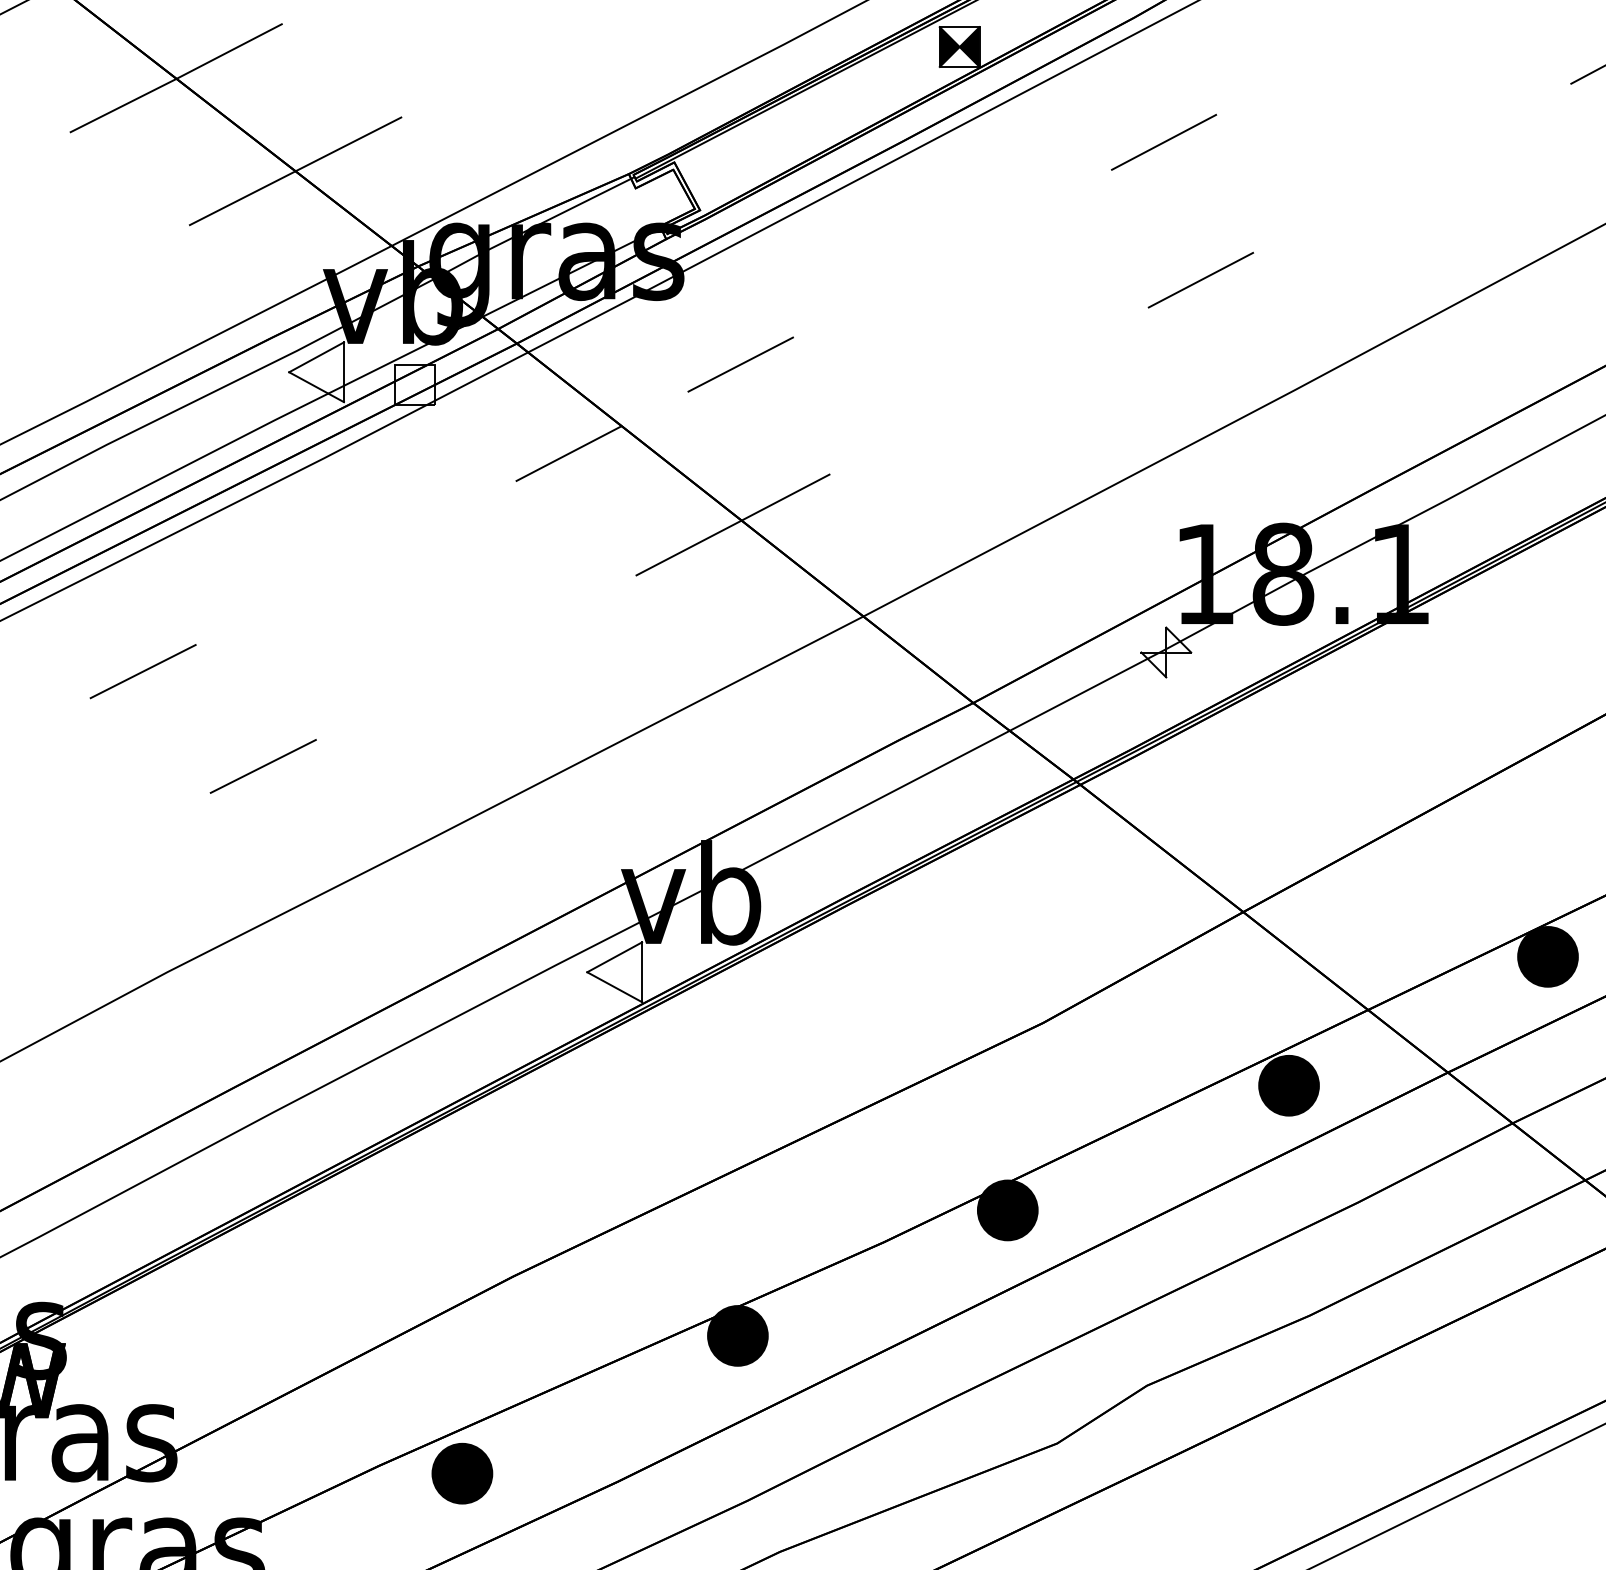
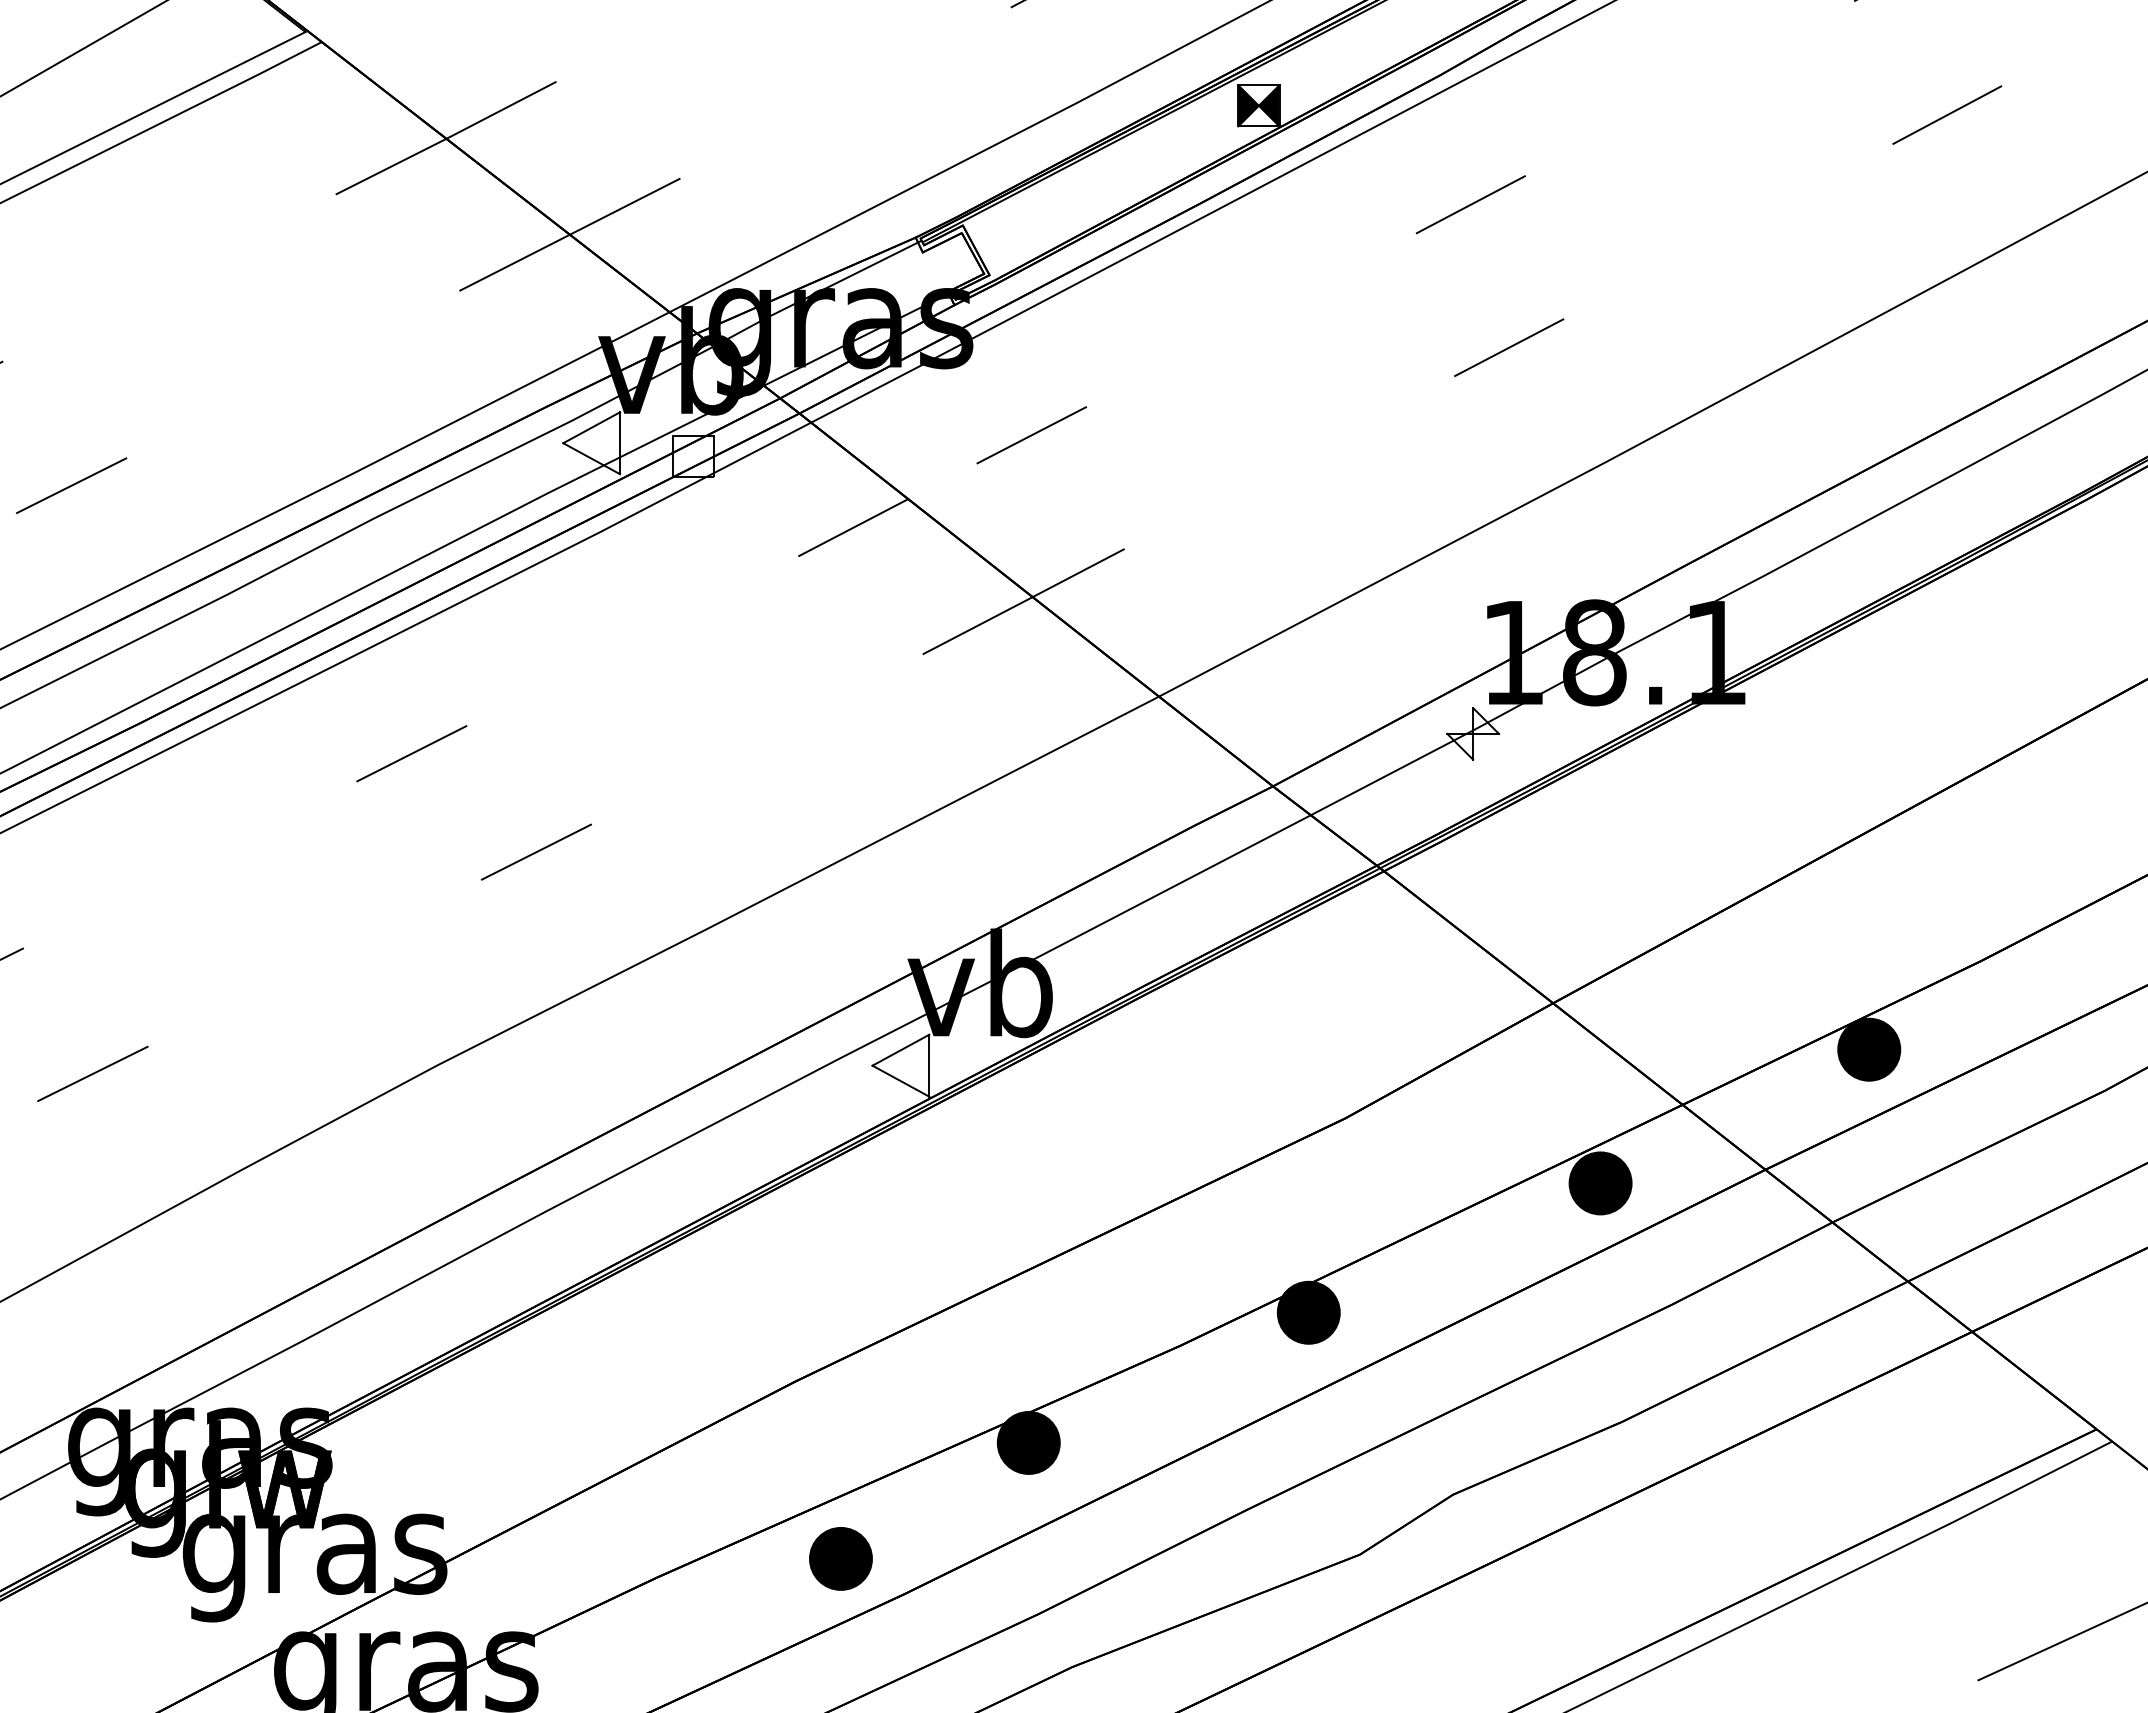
part: (461, 1473) -> (840, 1558), moved

